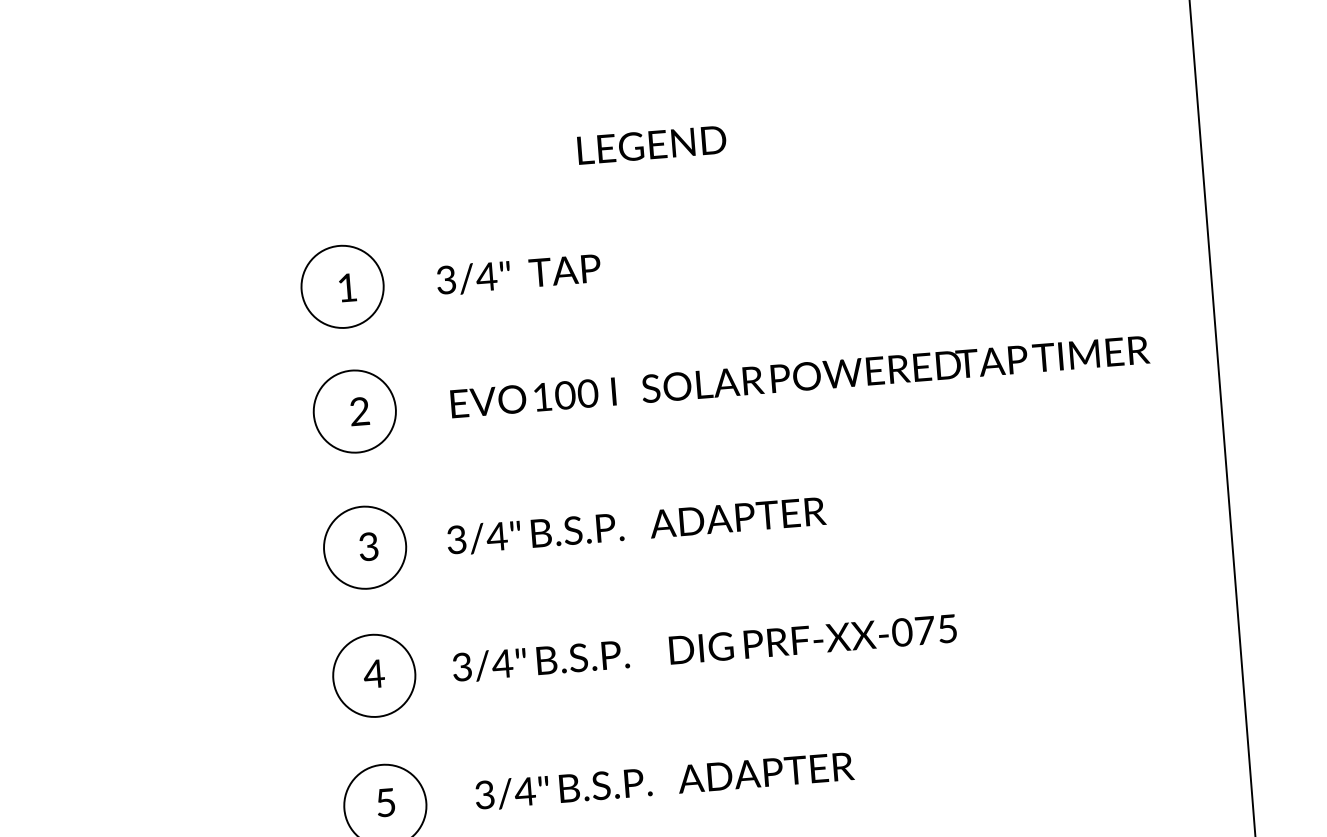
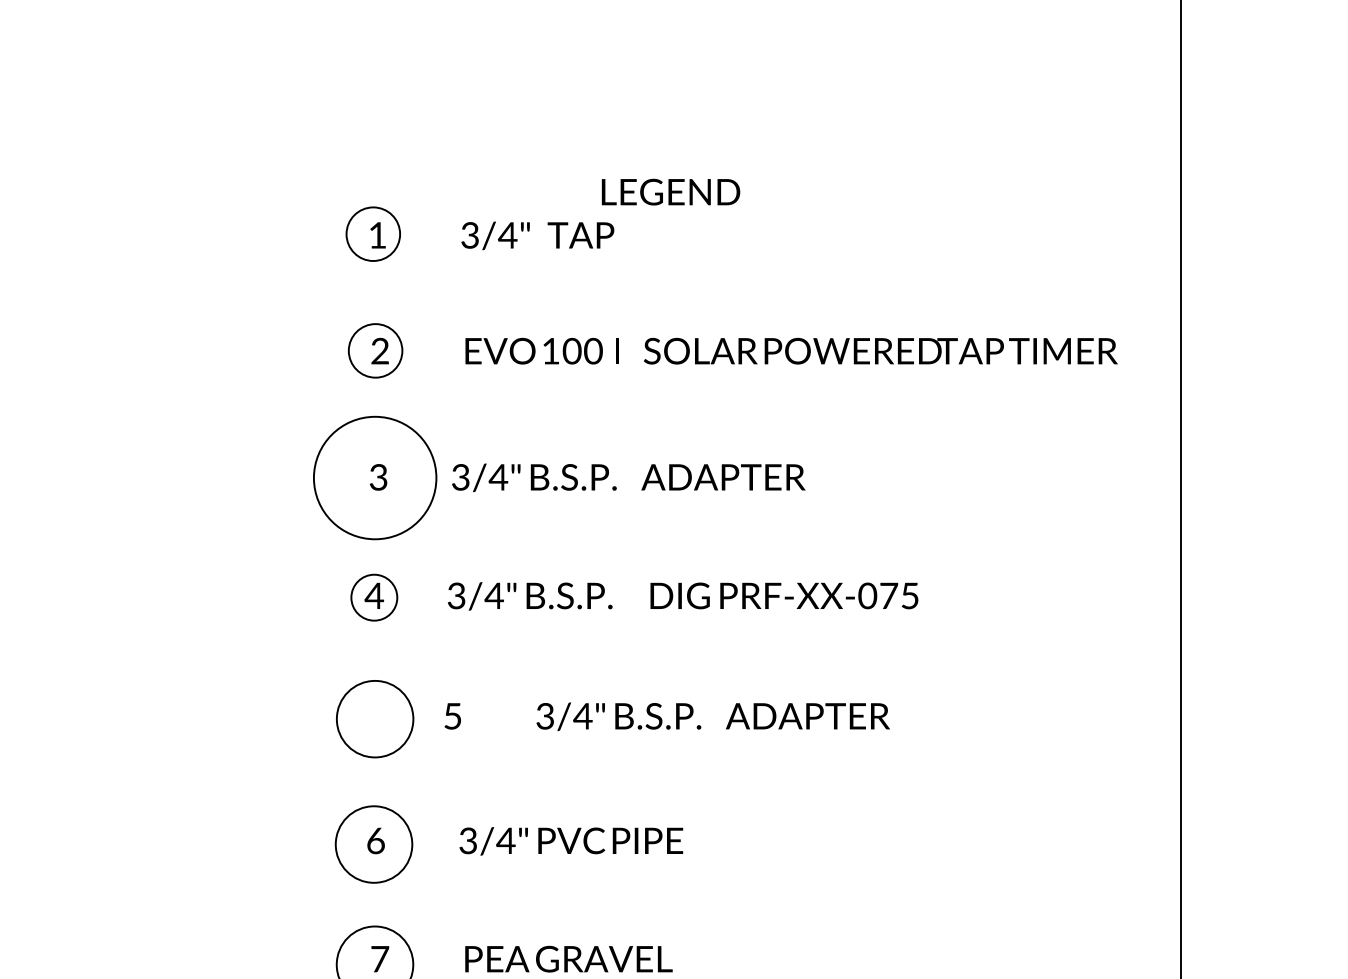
text: (651, 144) -> (670, 191), moved
circle: (342, 286) -> (373, 233), size x0.7
circle: (354, 411) -> (375, 350), size x0.7
circle: (364, 547) -> (374, 477), size x1.6
circle: (374, 675) -> (374, 597), size x0.6
text: (614, 784) -> (666, 716), moved

